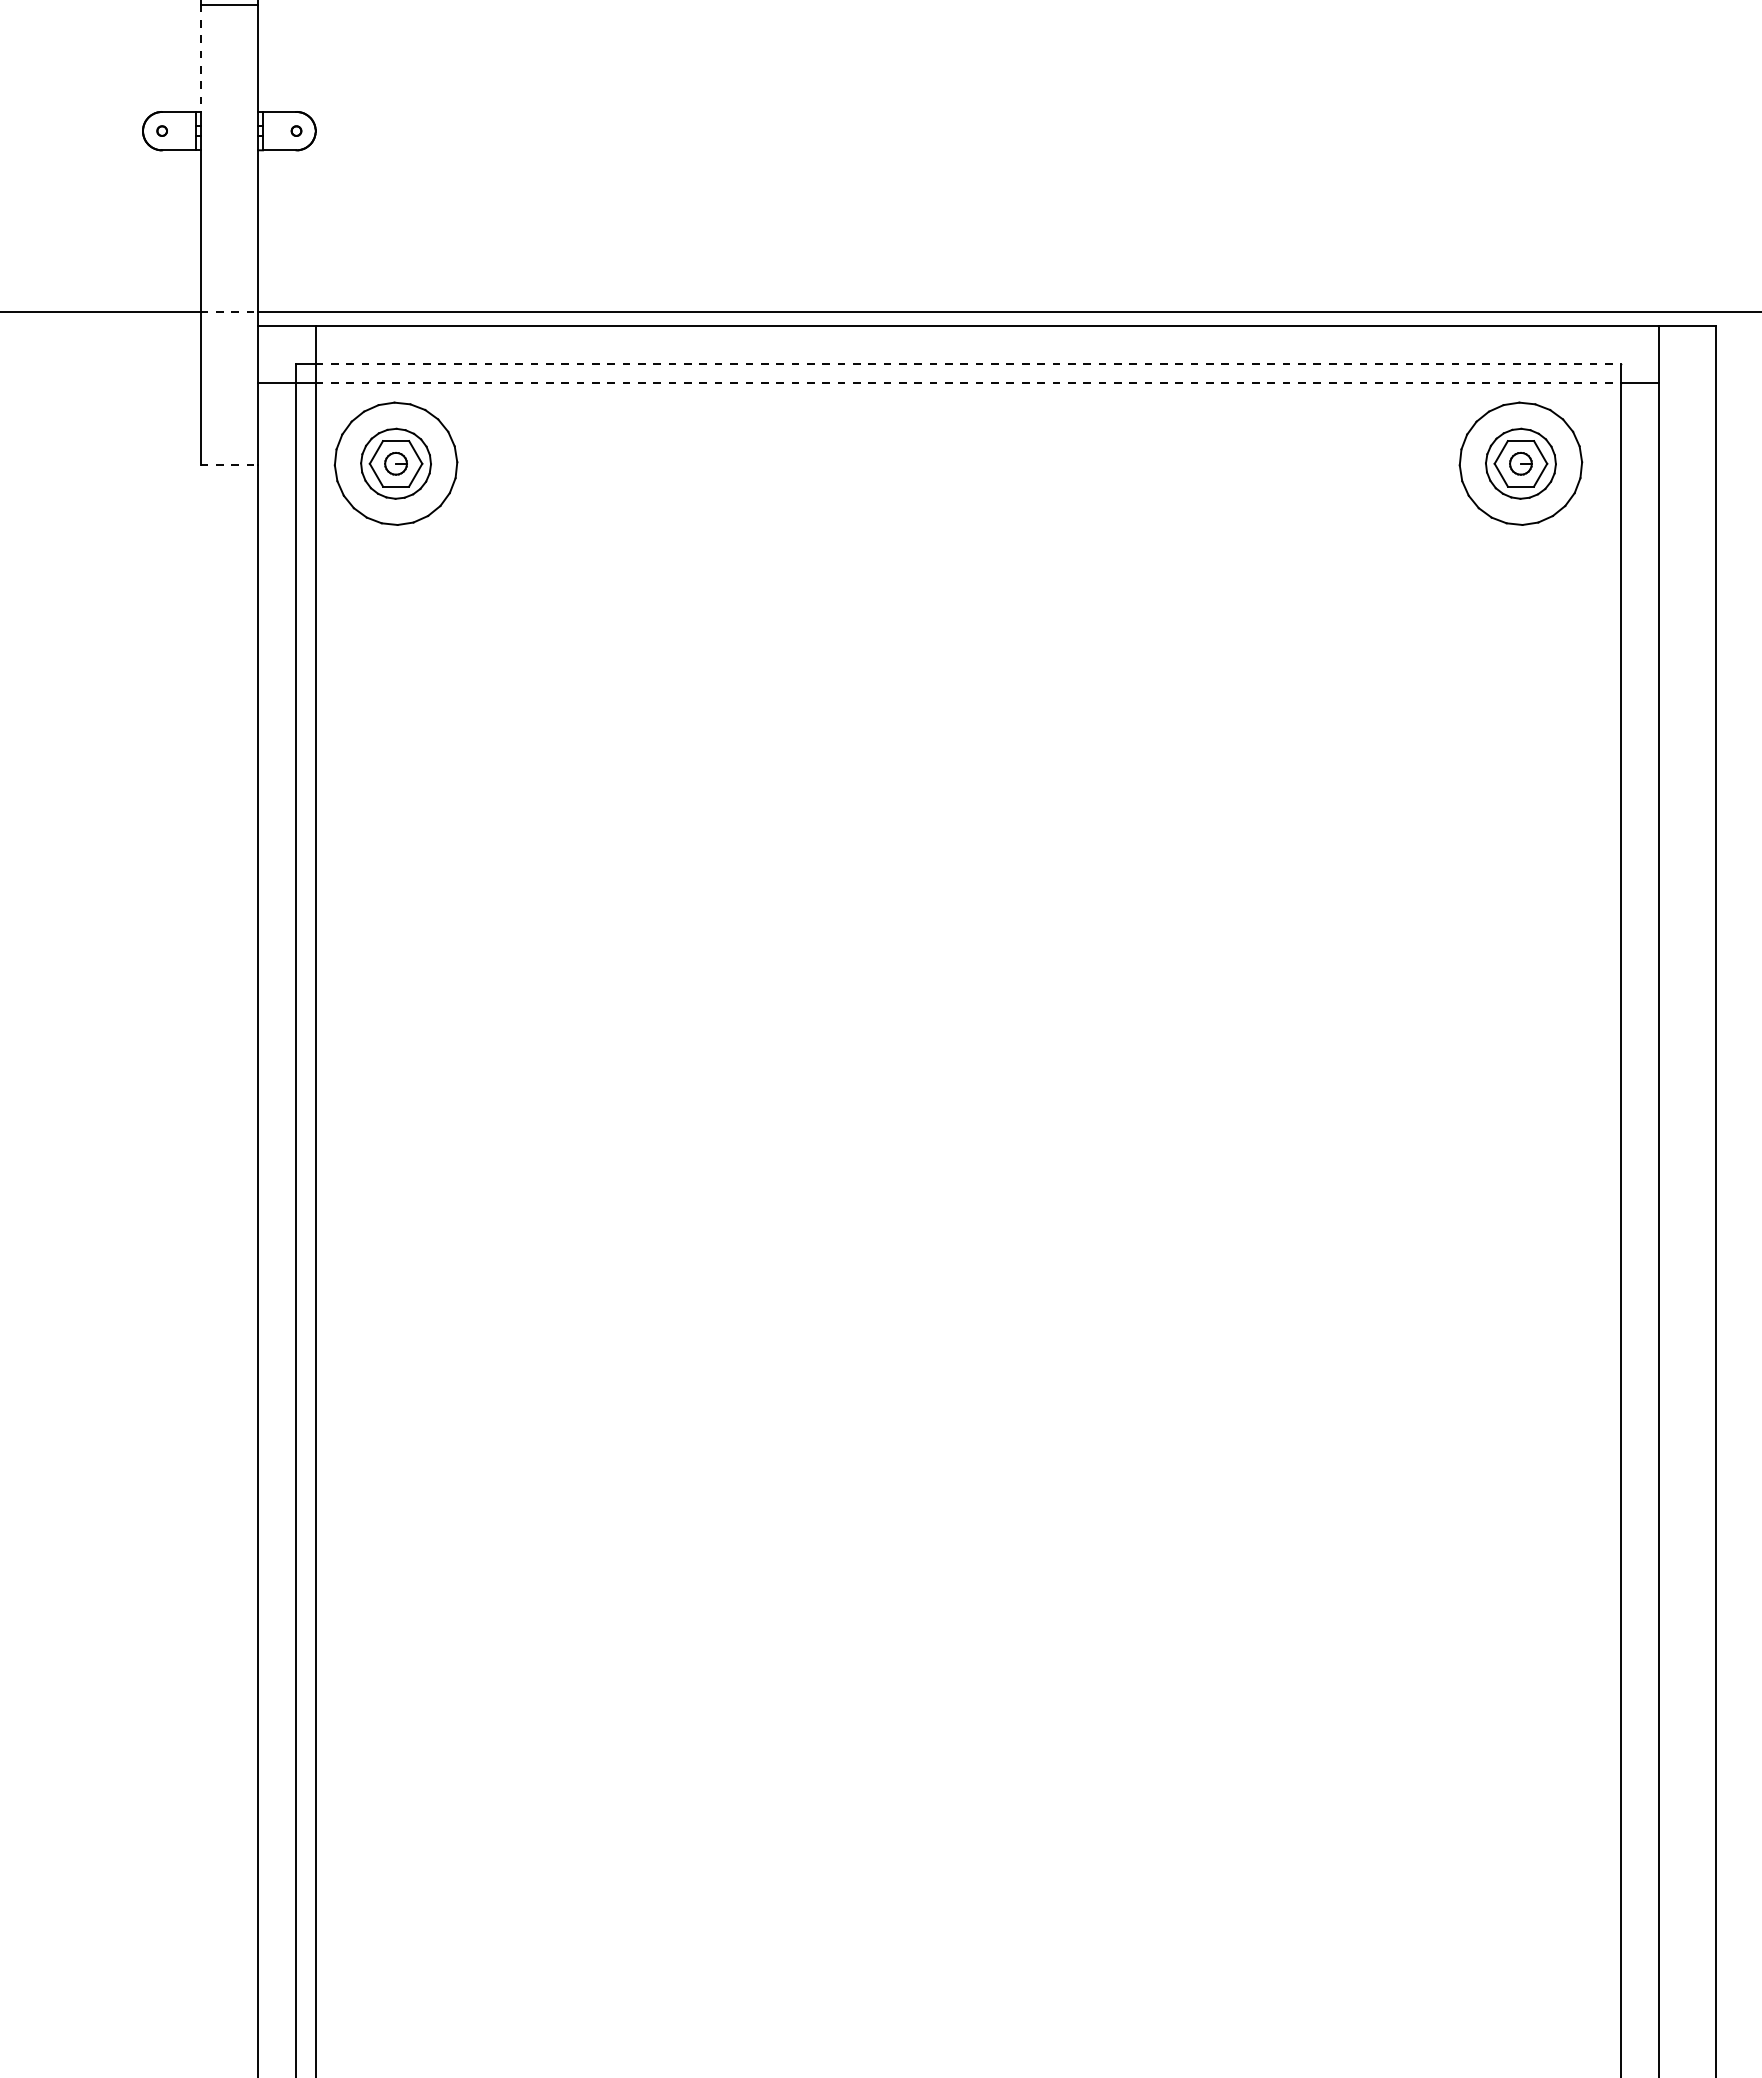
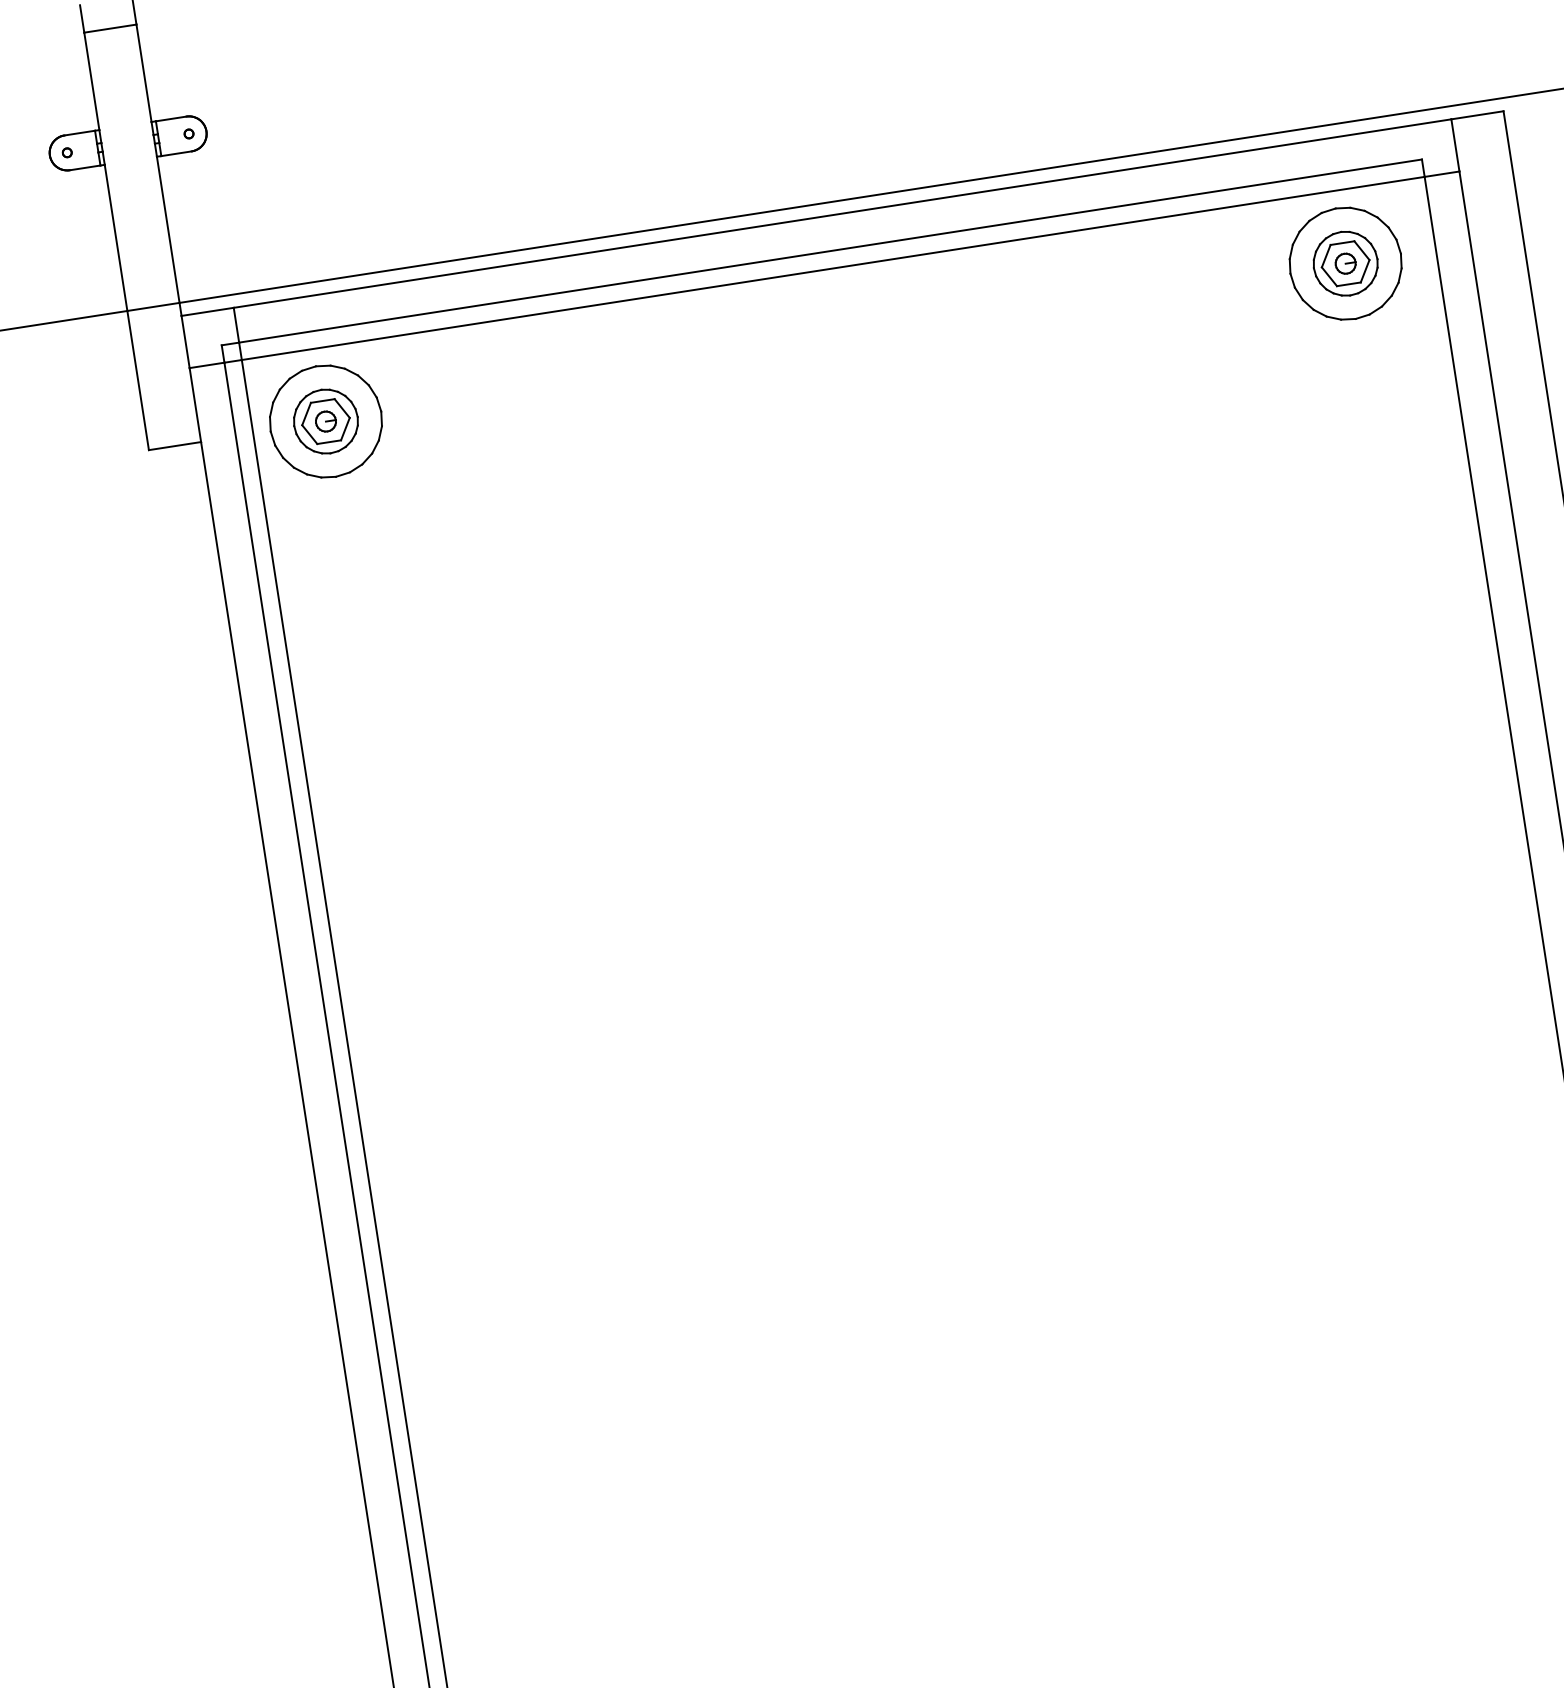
line: (200, 58) -> (91, 81), dashed -> solid
line: (229, 311) -> (153, 306), dashed -> solid
line: (968, 364) -> (830, 251), dashed -> solid
line: (968, 383) -> (833, 268), dashed -> solid
line: (229, 465) -> (175, 446), dashed -> solid

